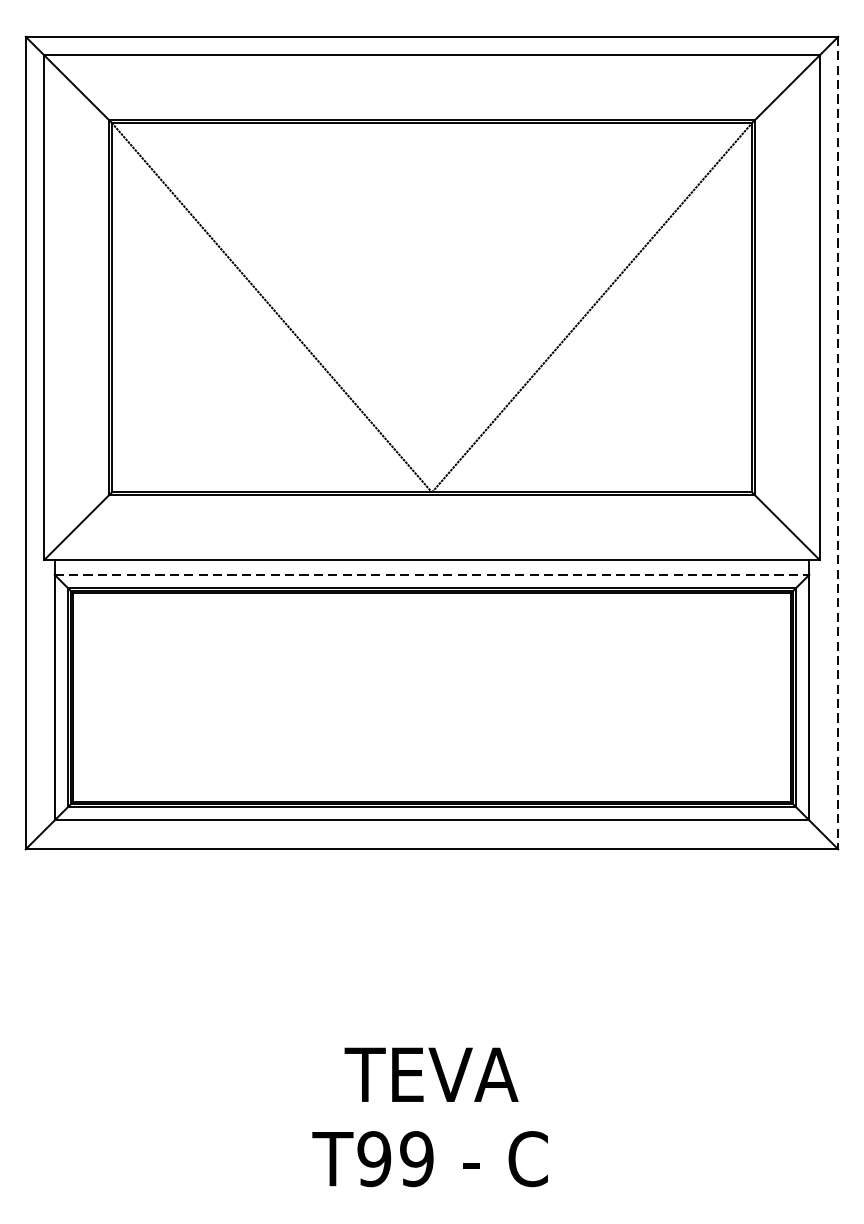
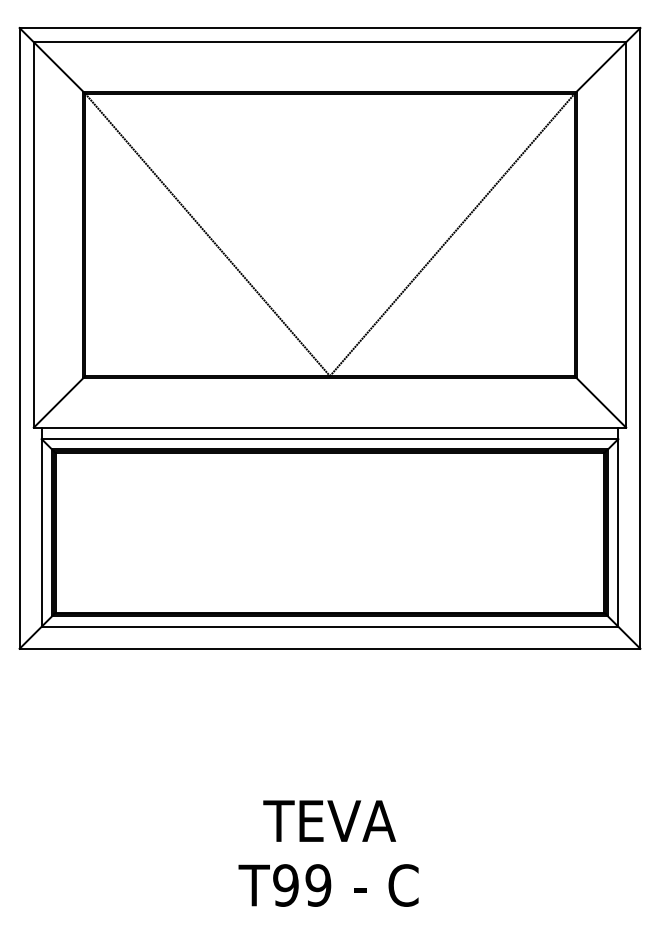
line: (838, 443) -> (640, 338), dashed -> solid
line: (432, 575) -> (330, 439), dashed -> solid

